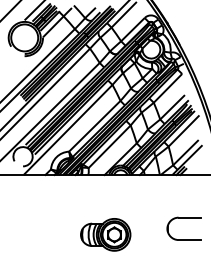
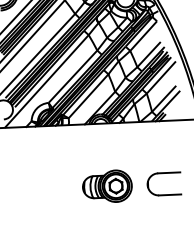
part: (183, 218) -> (163, 173), moved
part: (105, 234) -> (107, 186), moved

